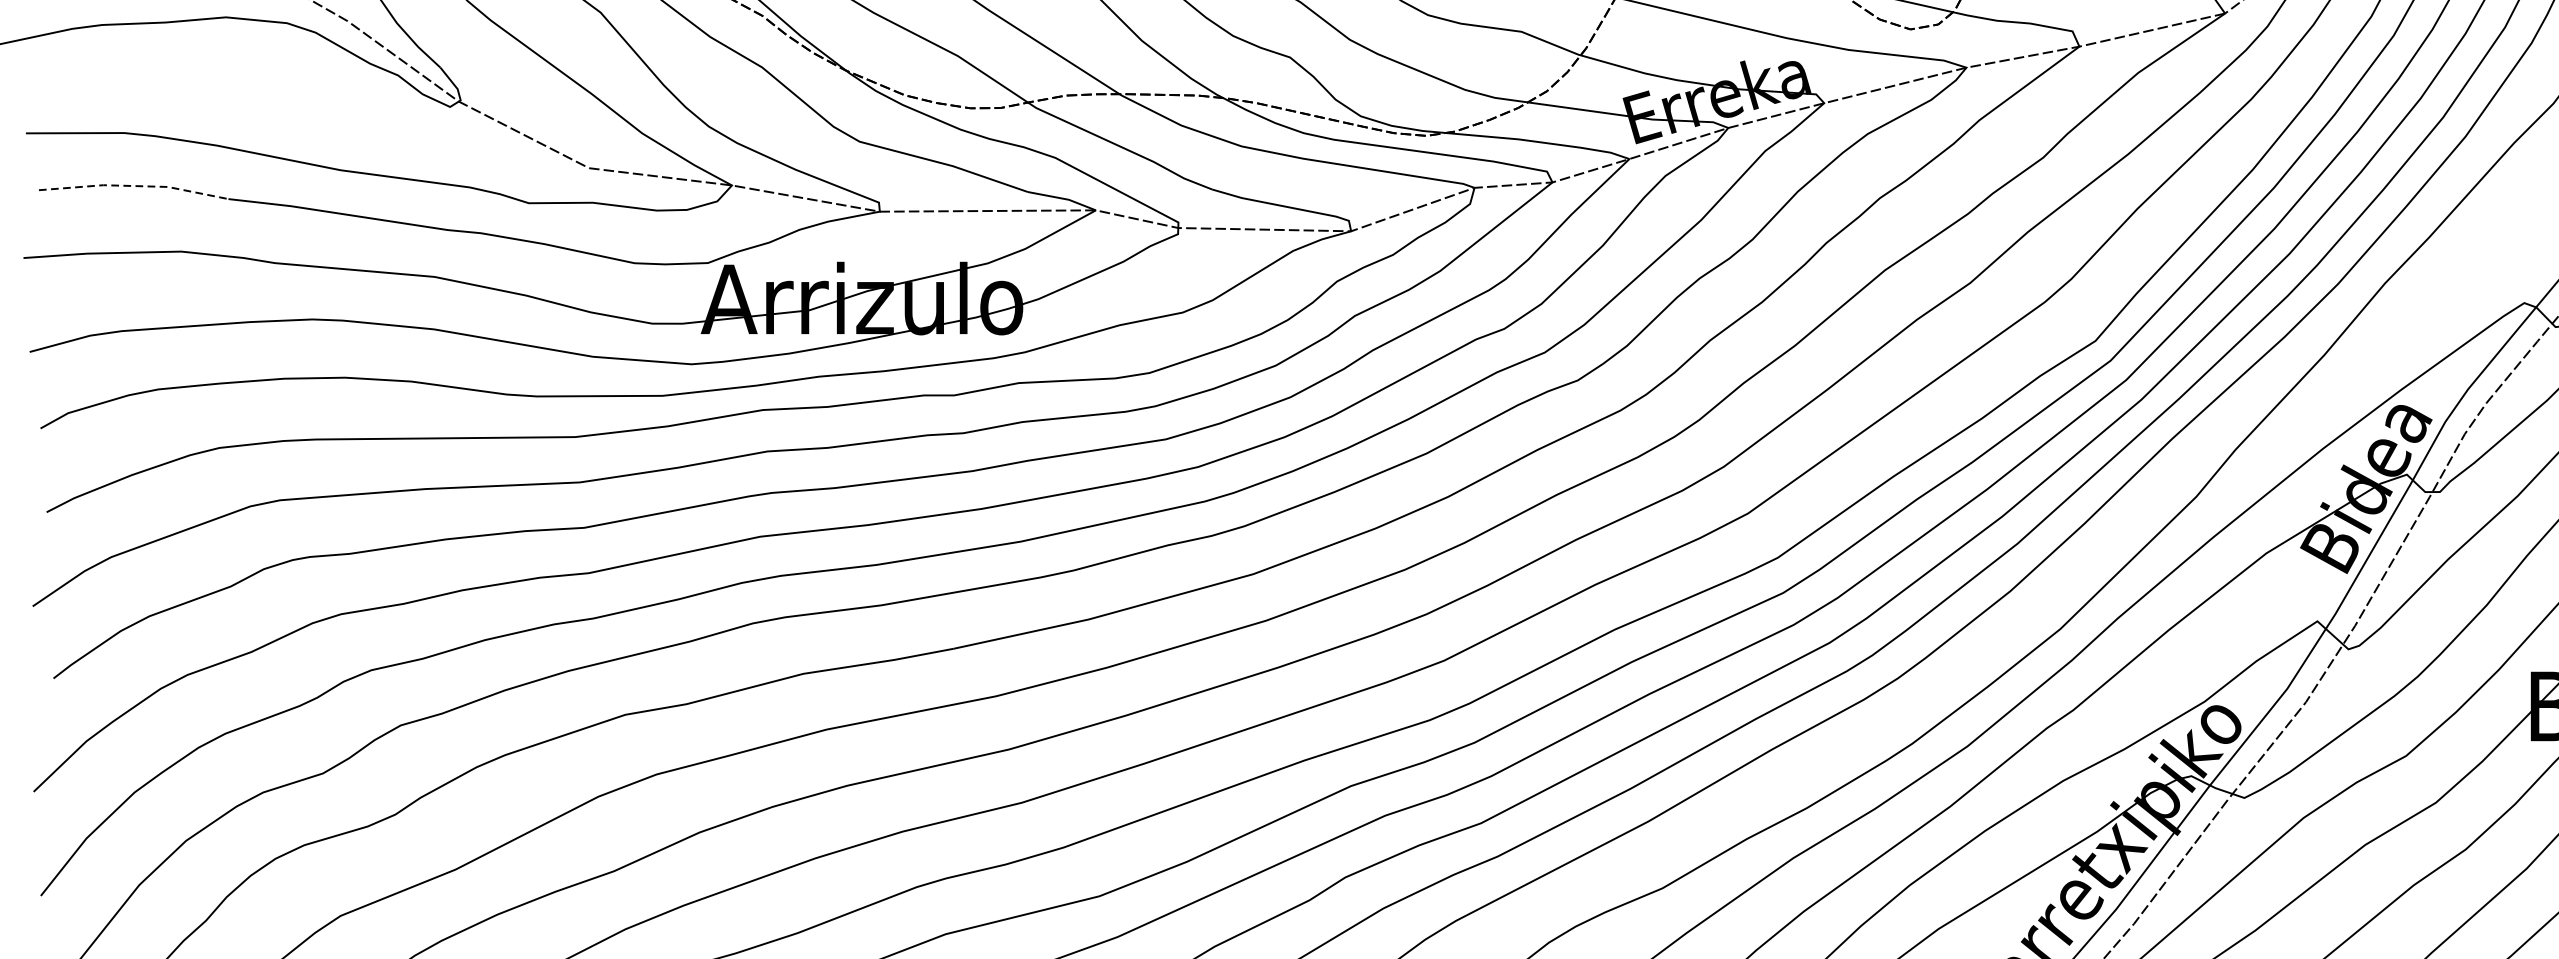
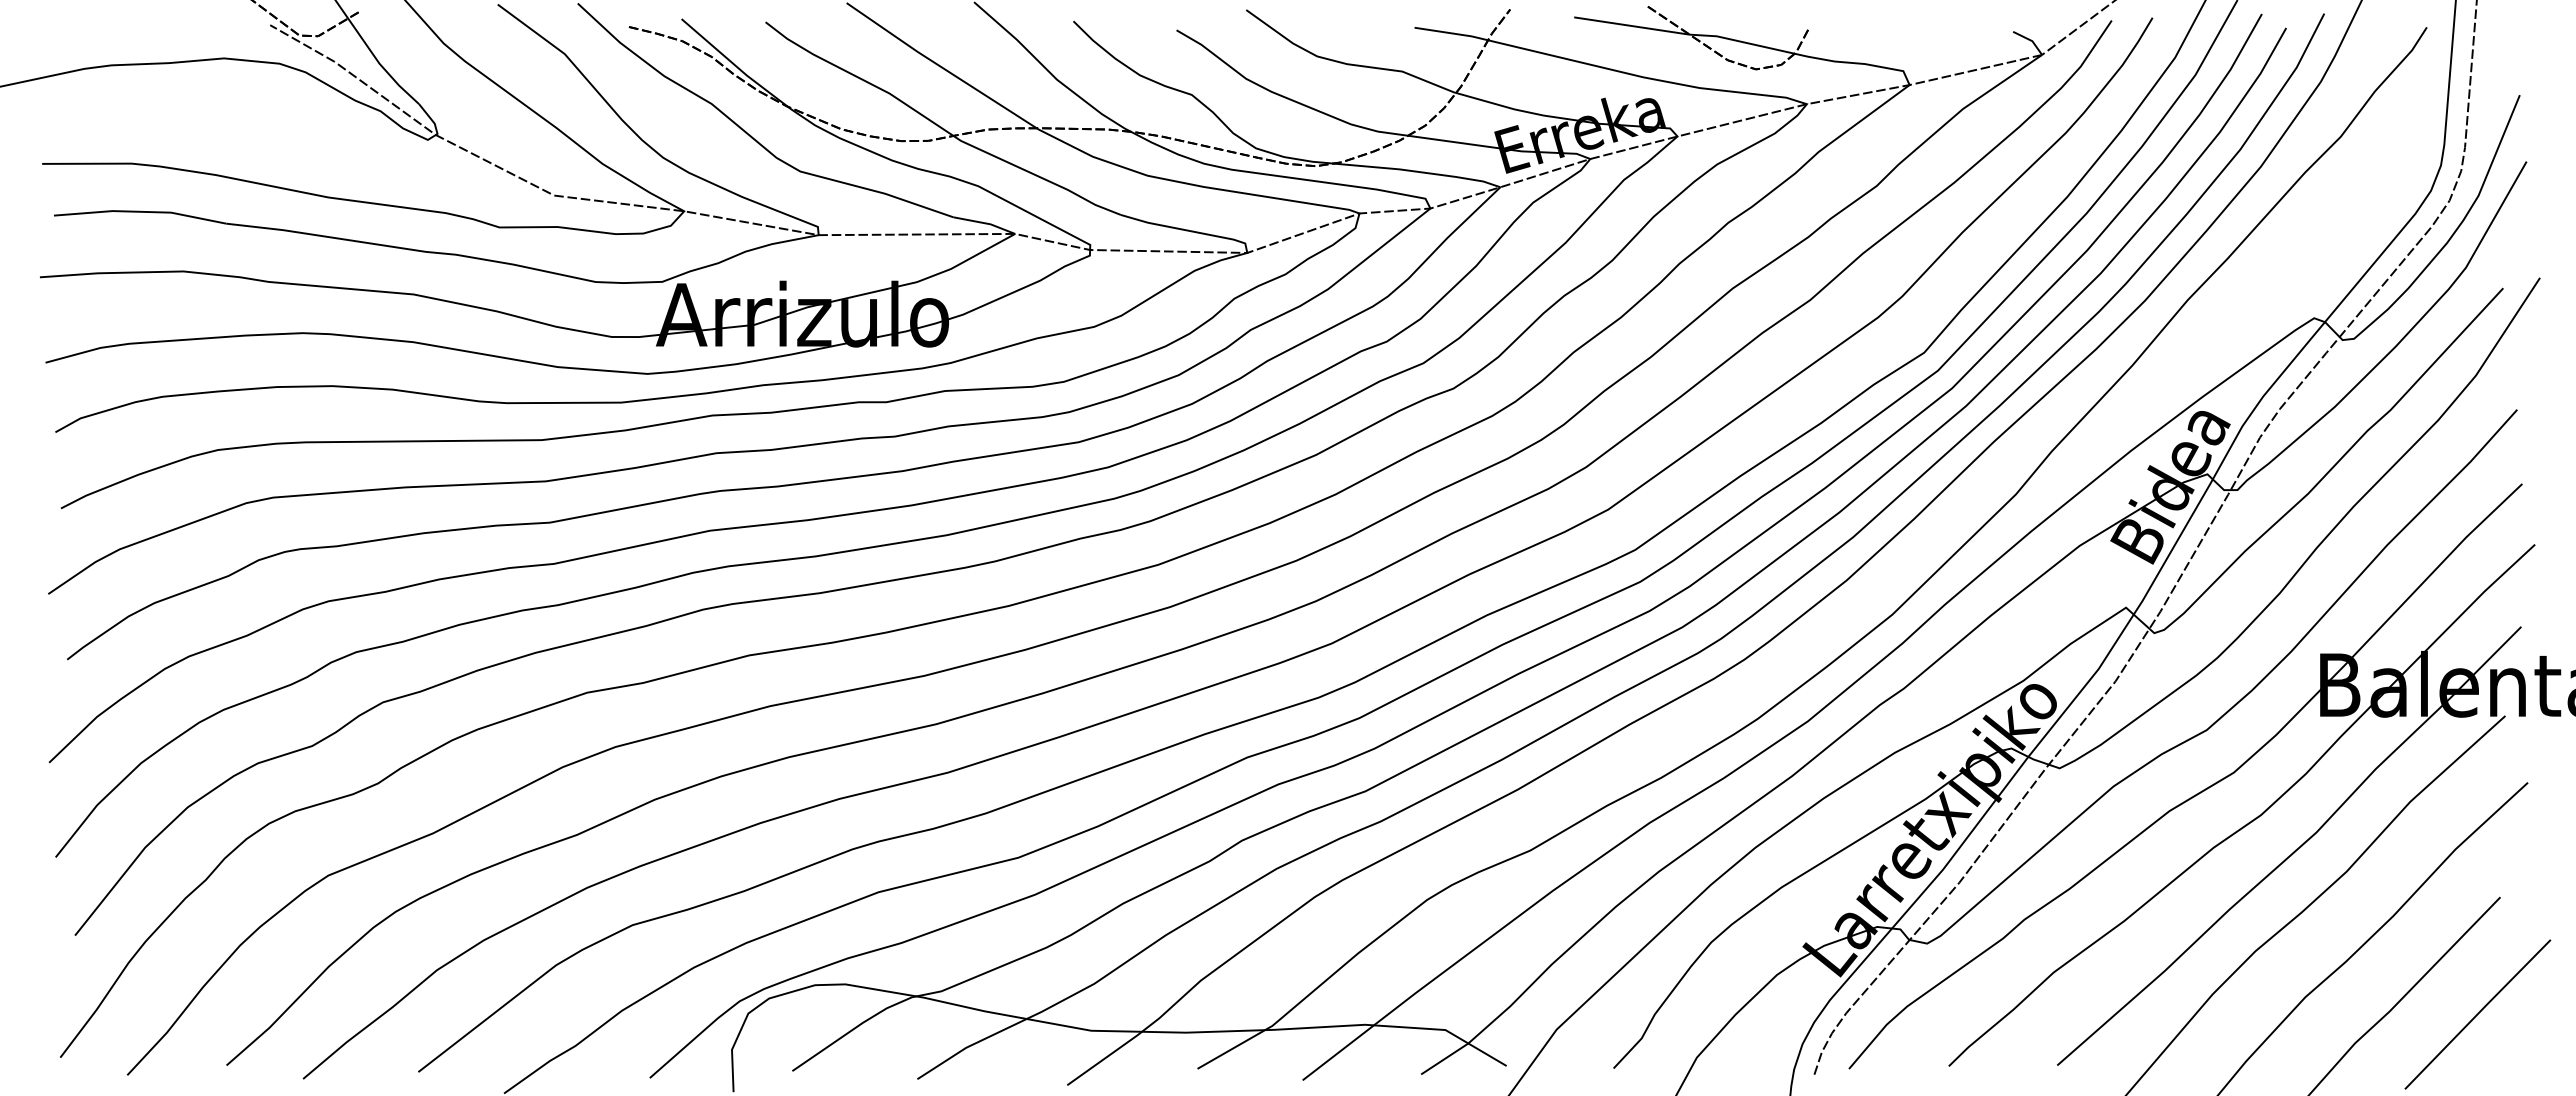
line: (135, 185) -> (141, 211), dashed -> solid

